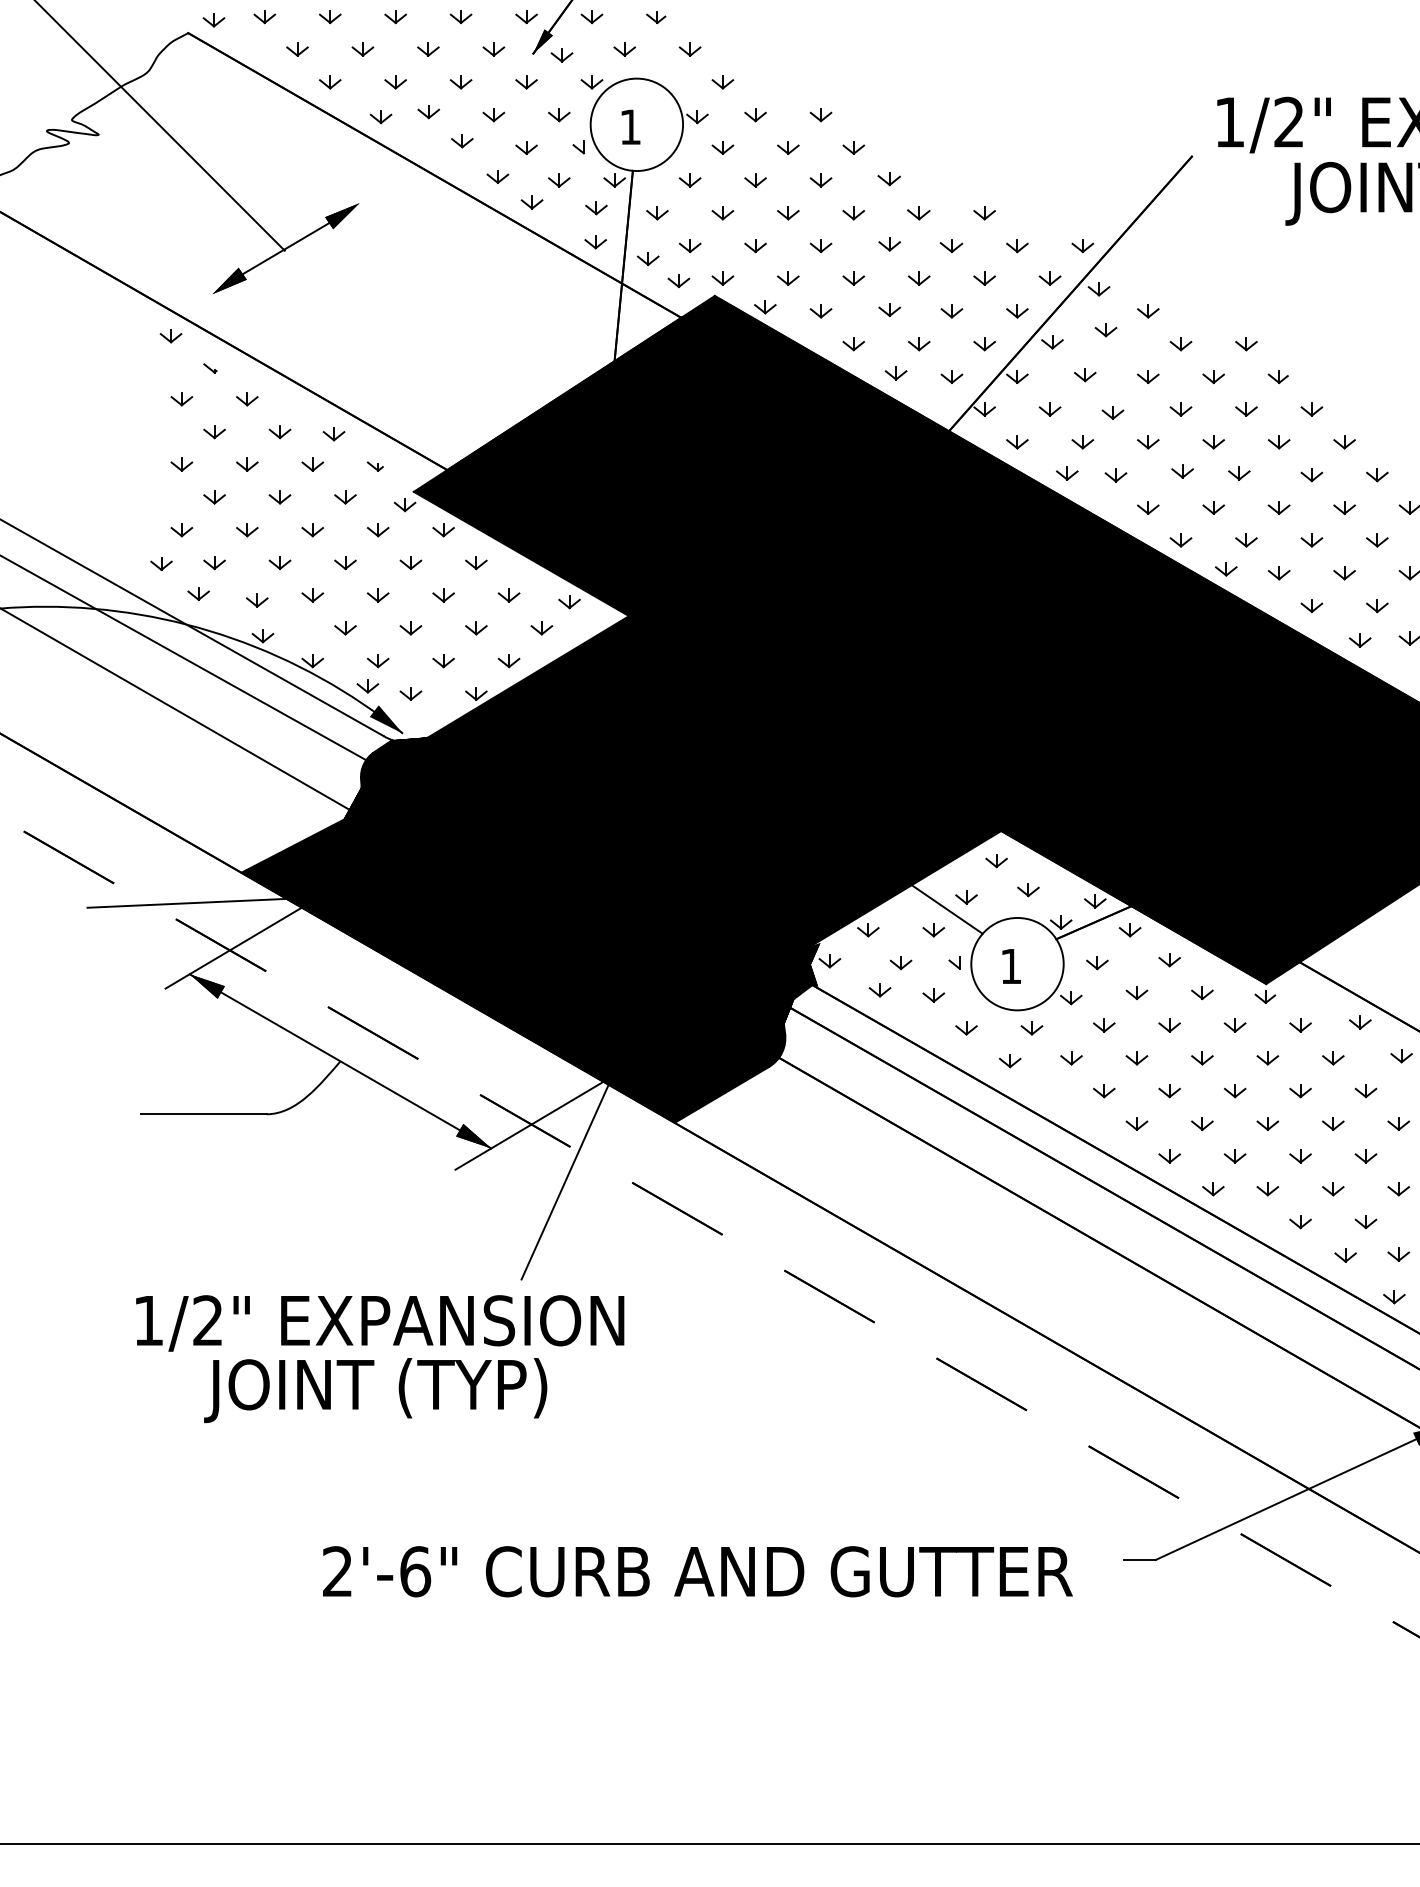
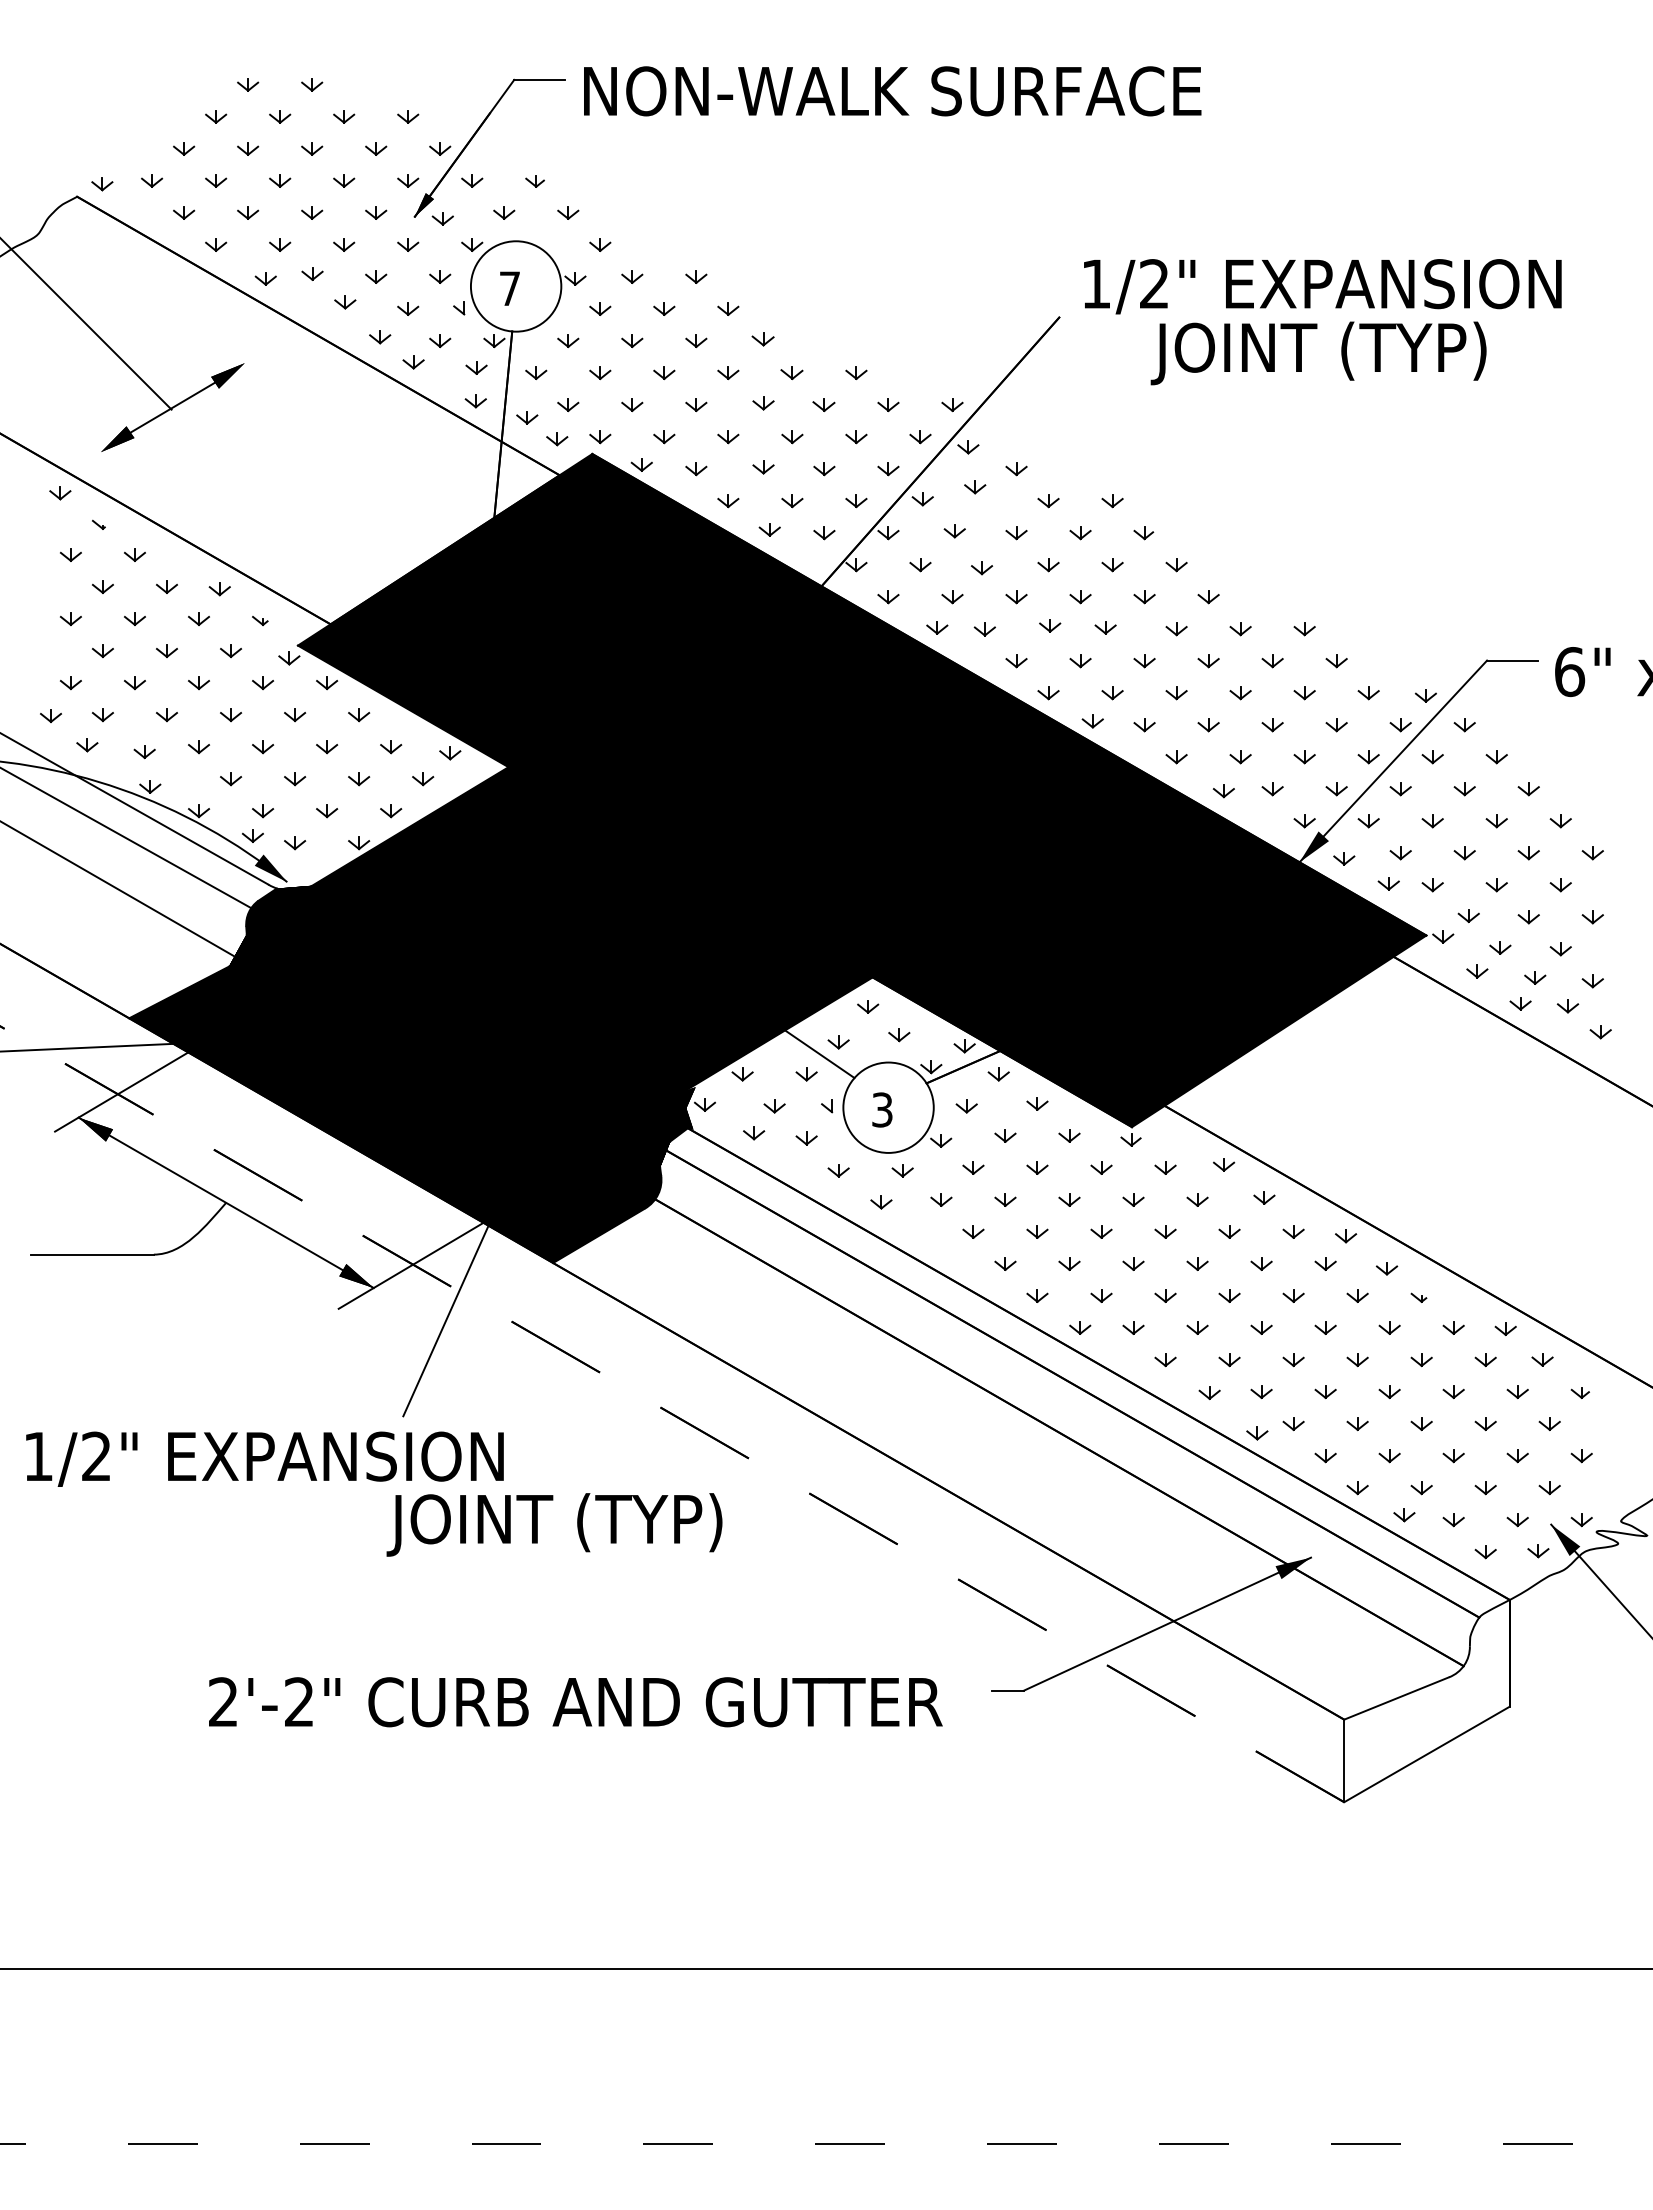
text: (630, 126) -> (509, 288), 1 -> 7
text: (1011, 965) -> (882, 1109), 1 -> 3
text: (375, 1390) -> (554, 1524), moved
text: (415, 1572) -> (299, 1702), 2'-6" -> 2'-2"

